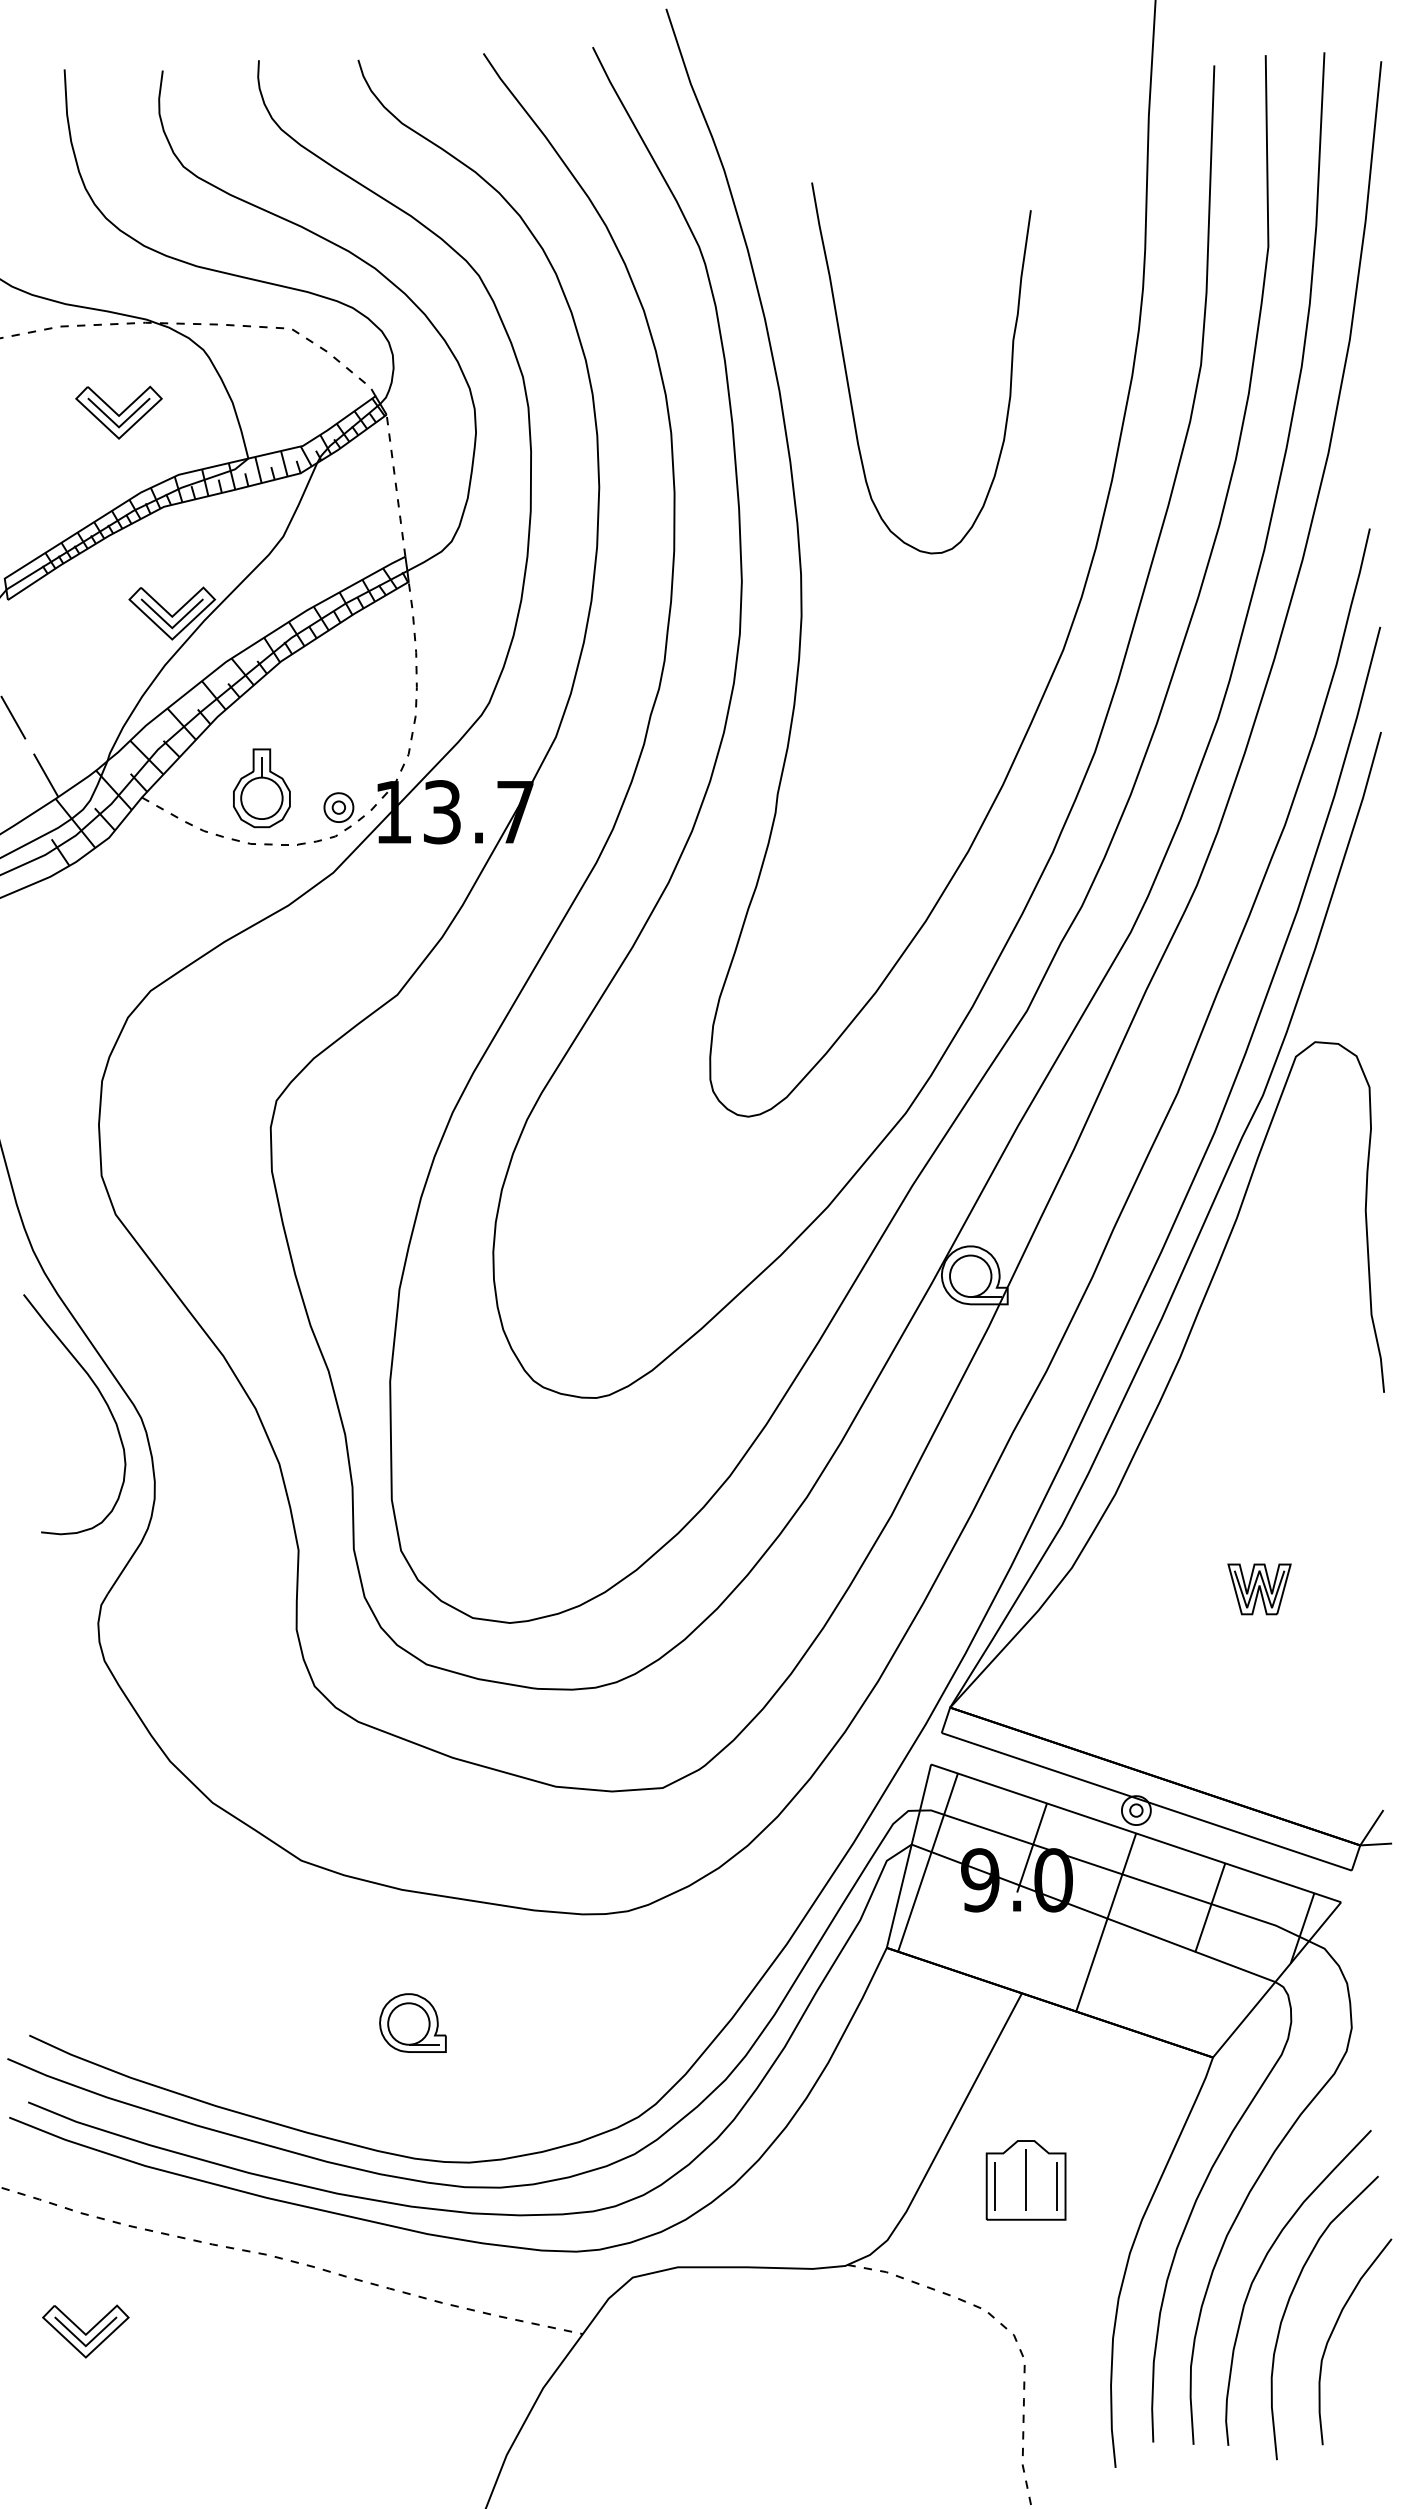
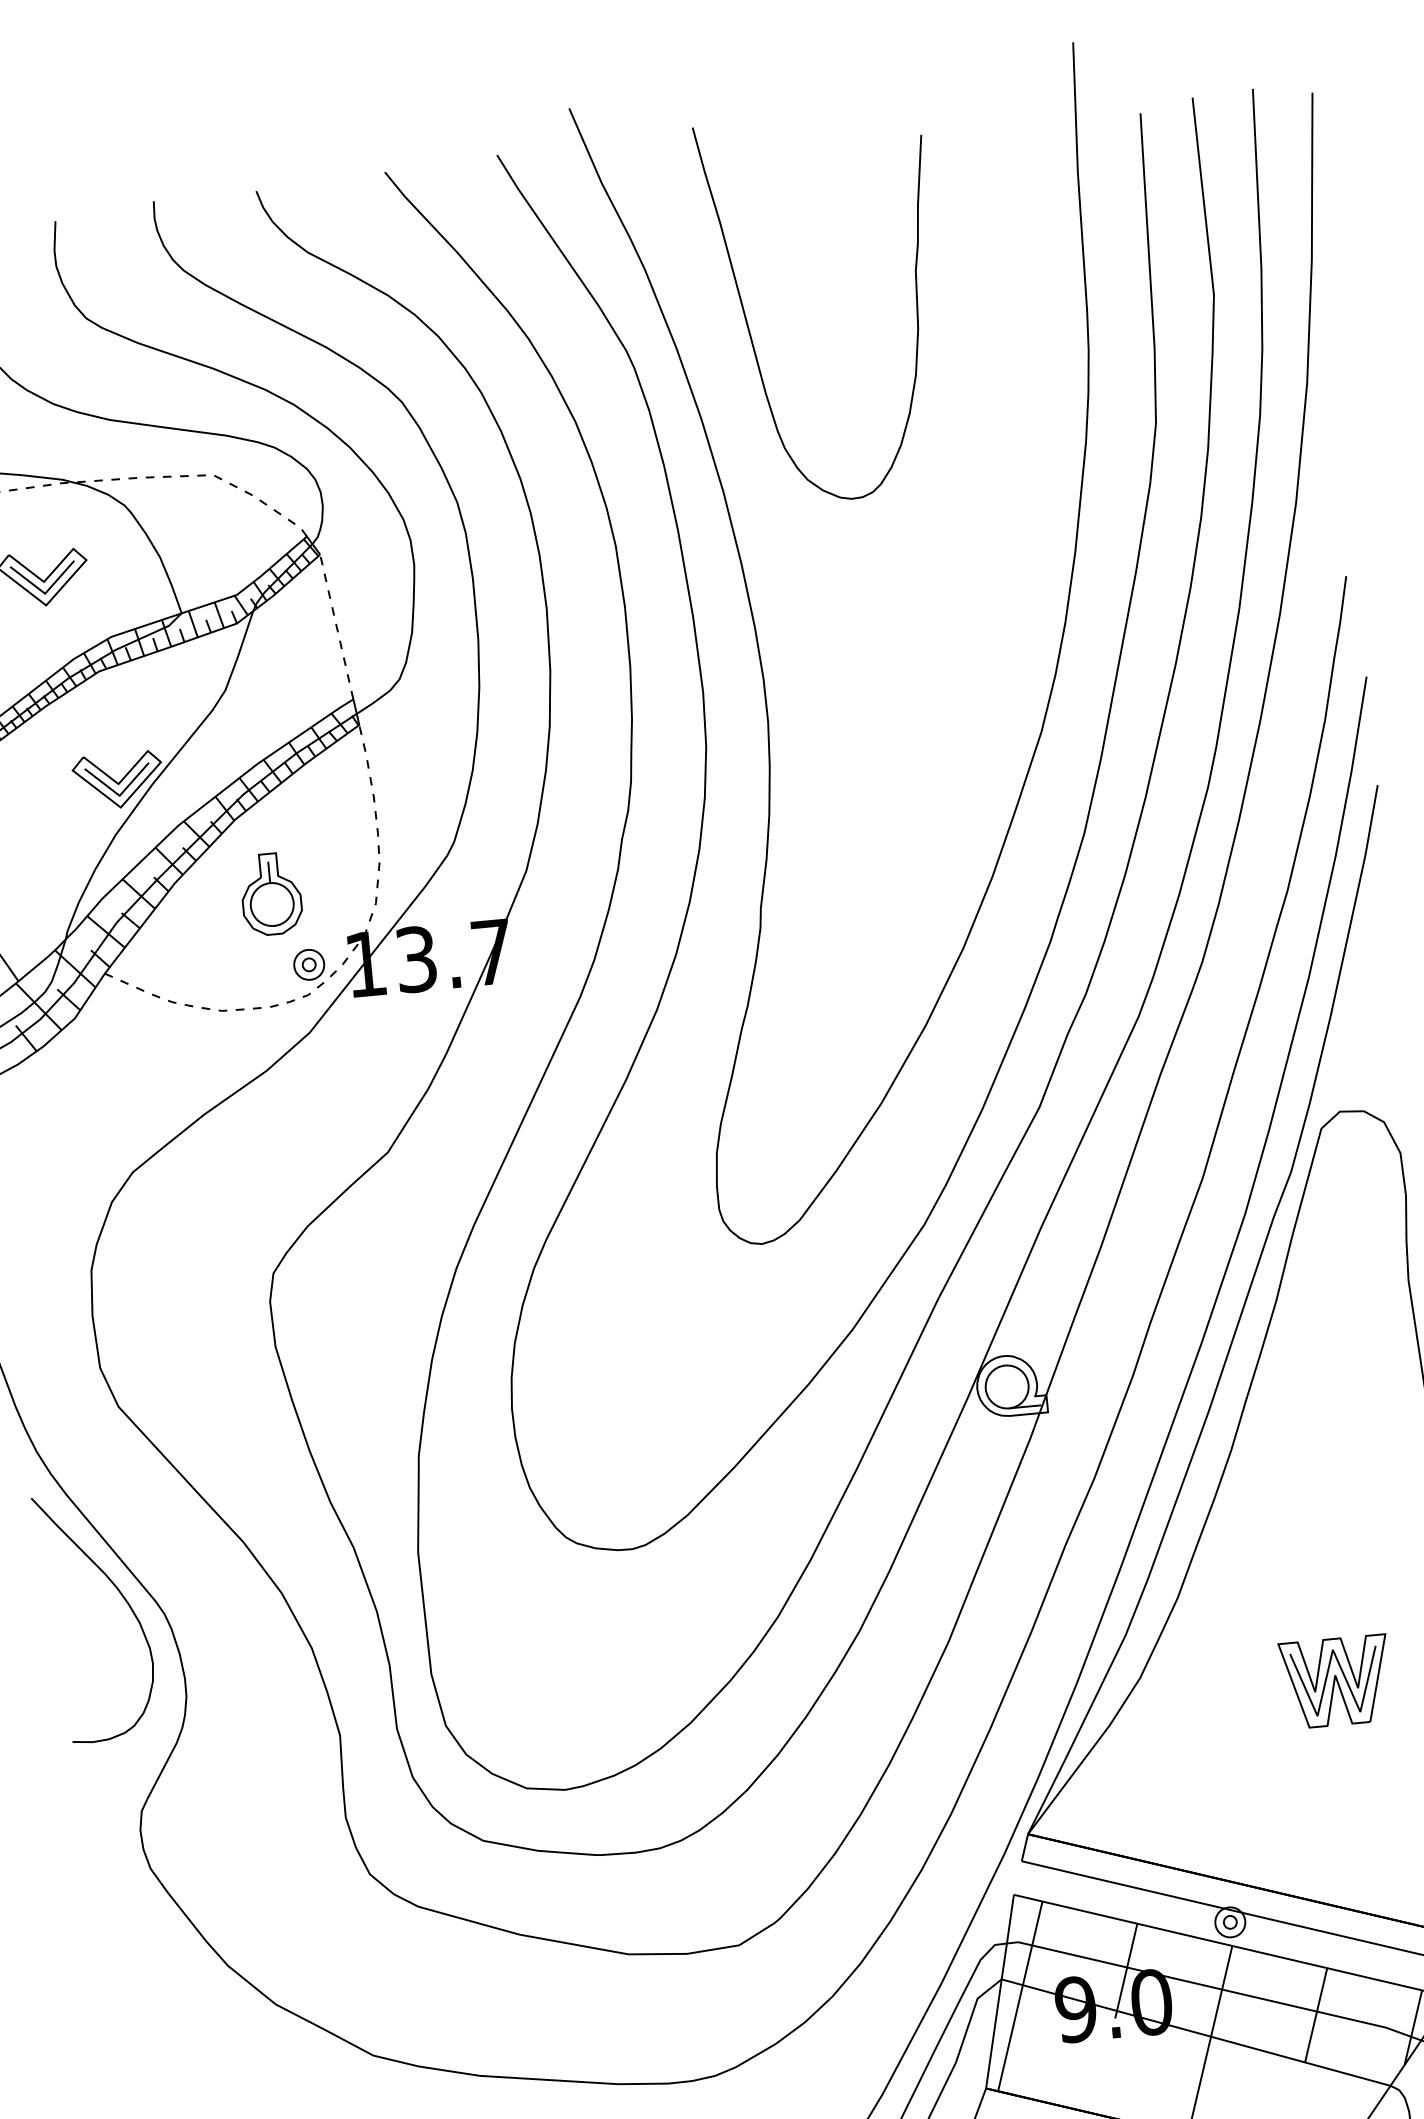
curve: (848, 379) -> (749, 327), moved
part: (261, 788) -> (270, 894), moved
part: (1259, 1589) -> (1335, 1682), size x1.67

